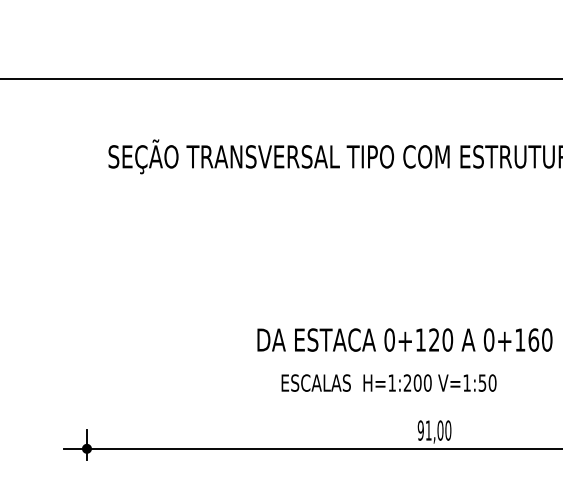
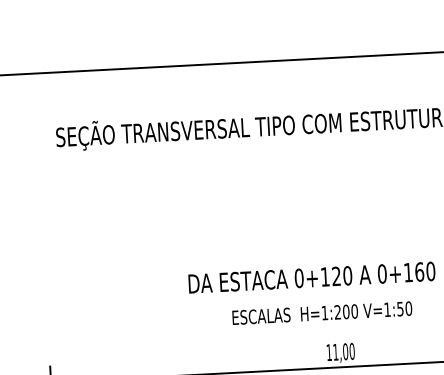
text: (388, 382) -> (321, 312), moved
text: (420, 430) -> (328, 352), 91,00 -> 11,00

